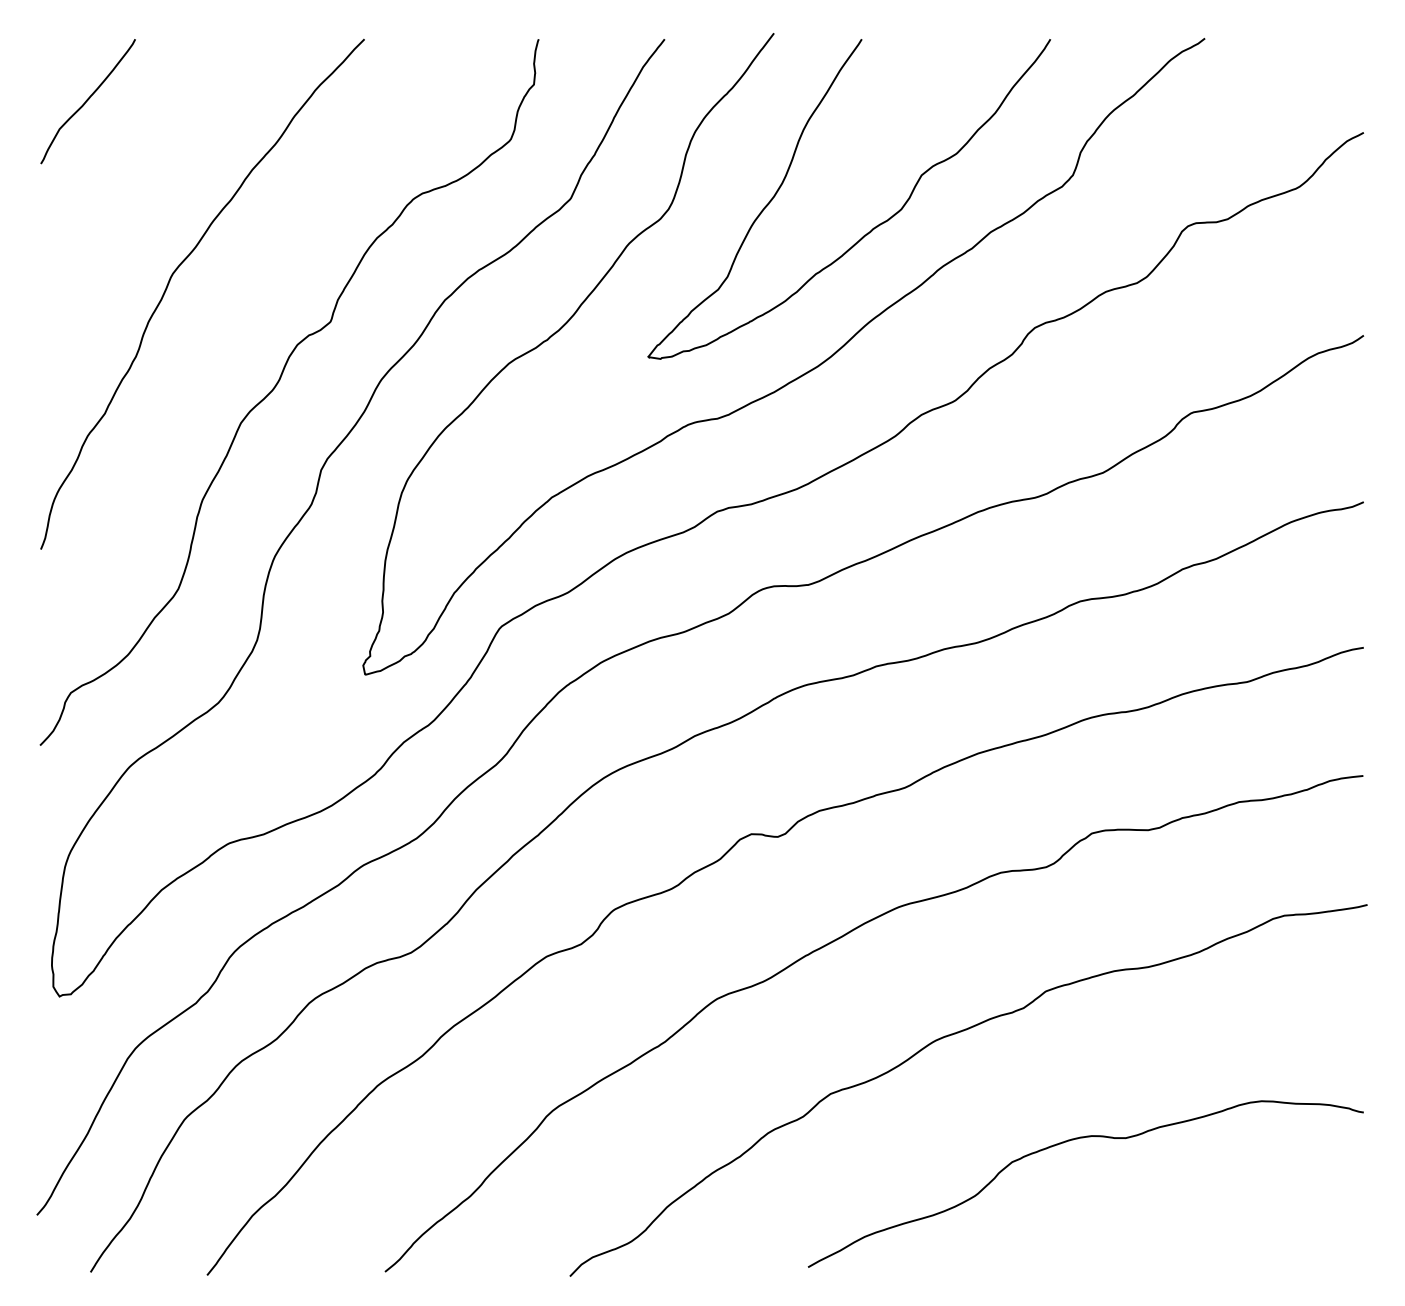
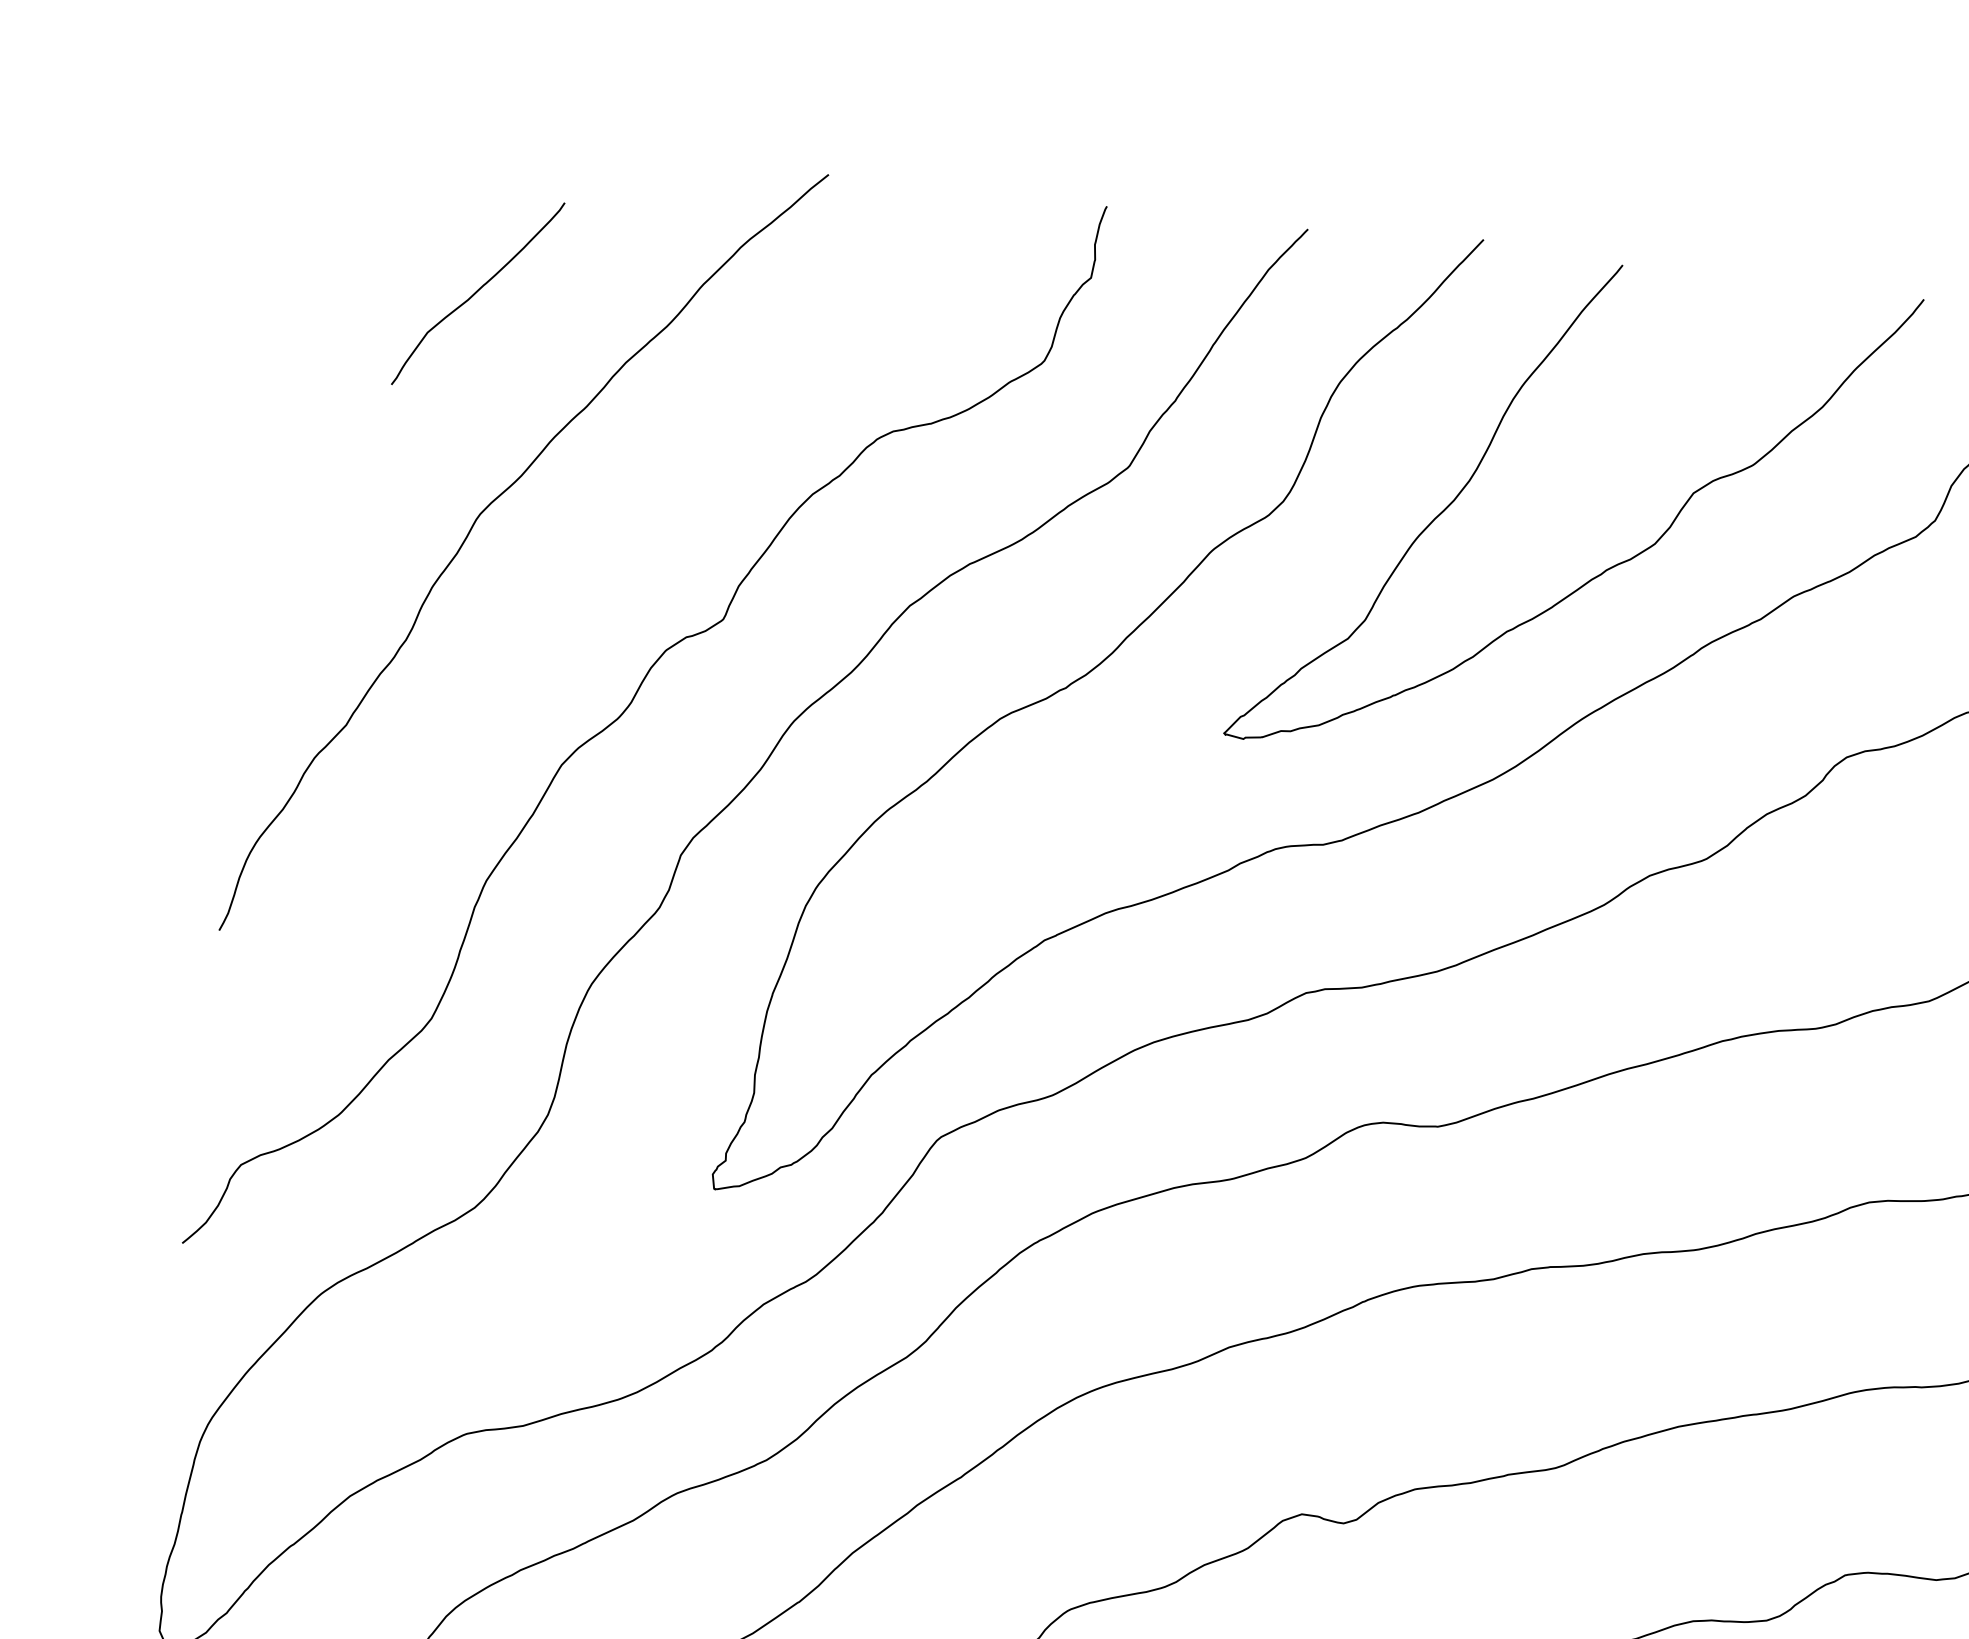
curve: (87, 101) -> (477, 293), moved

